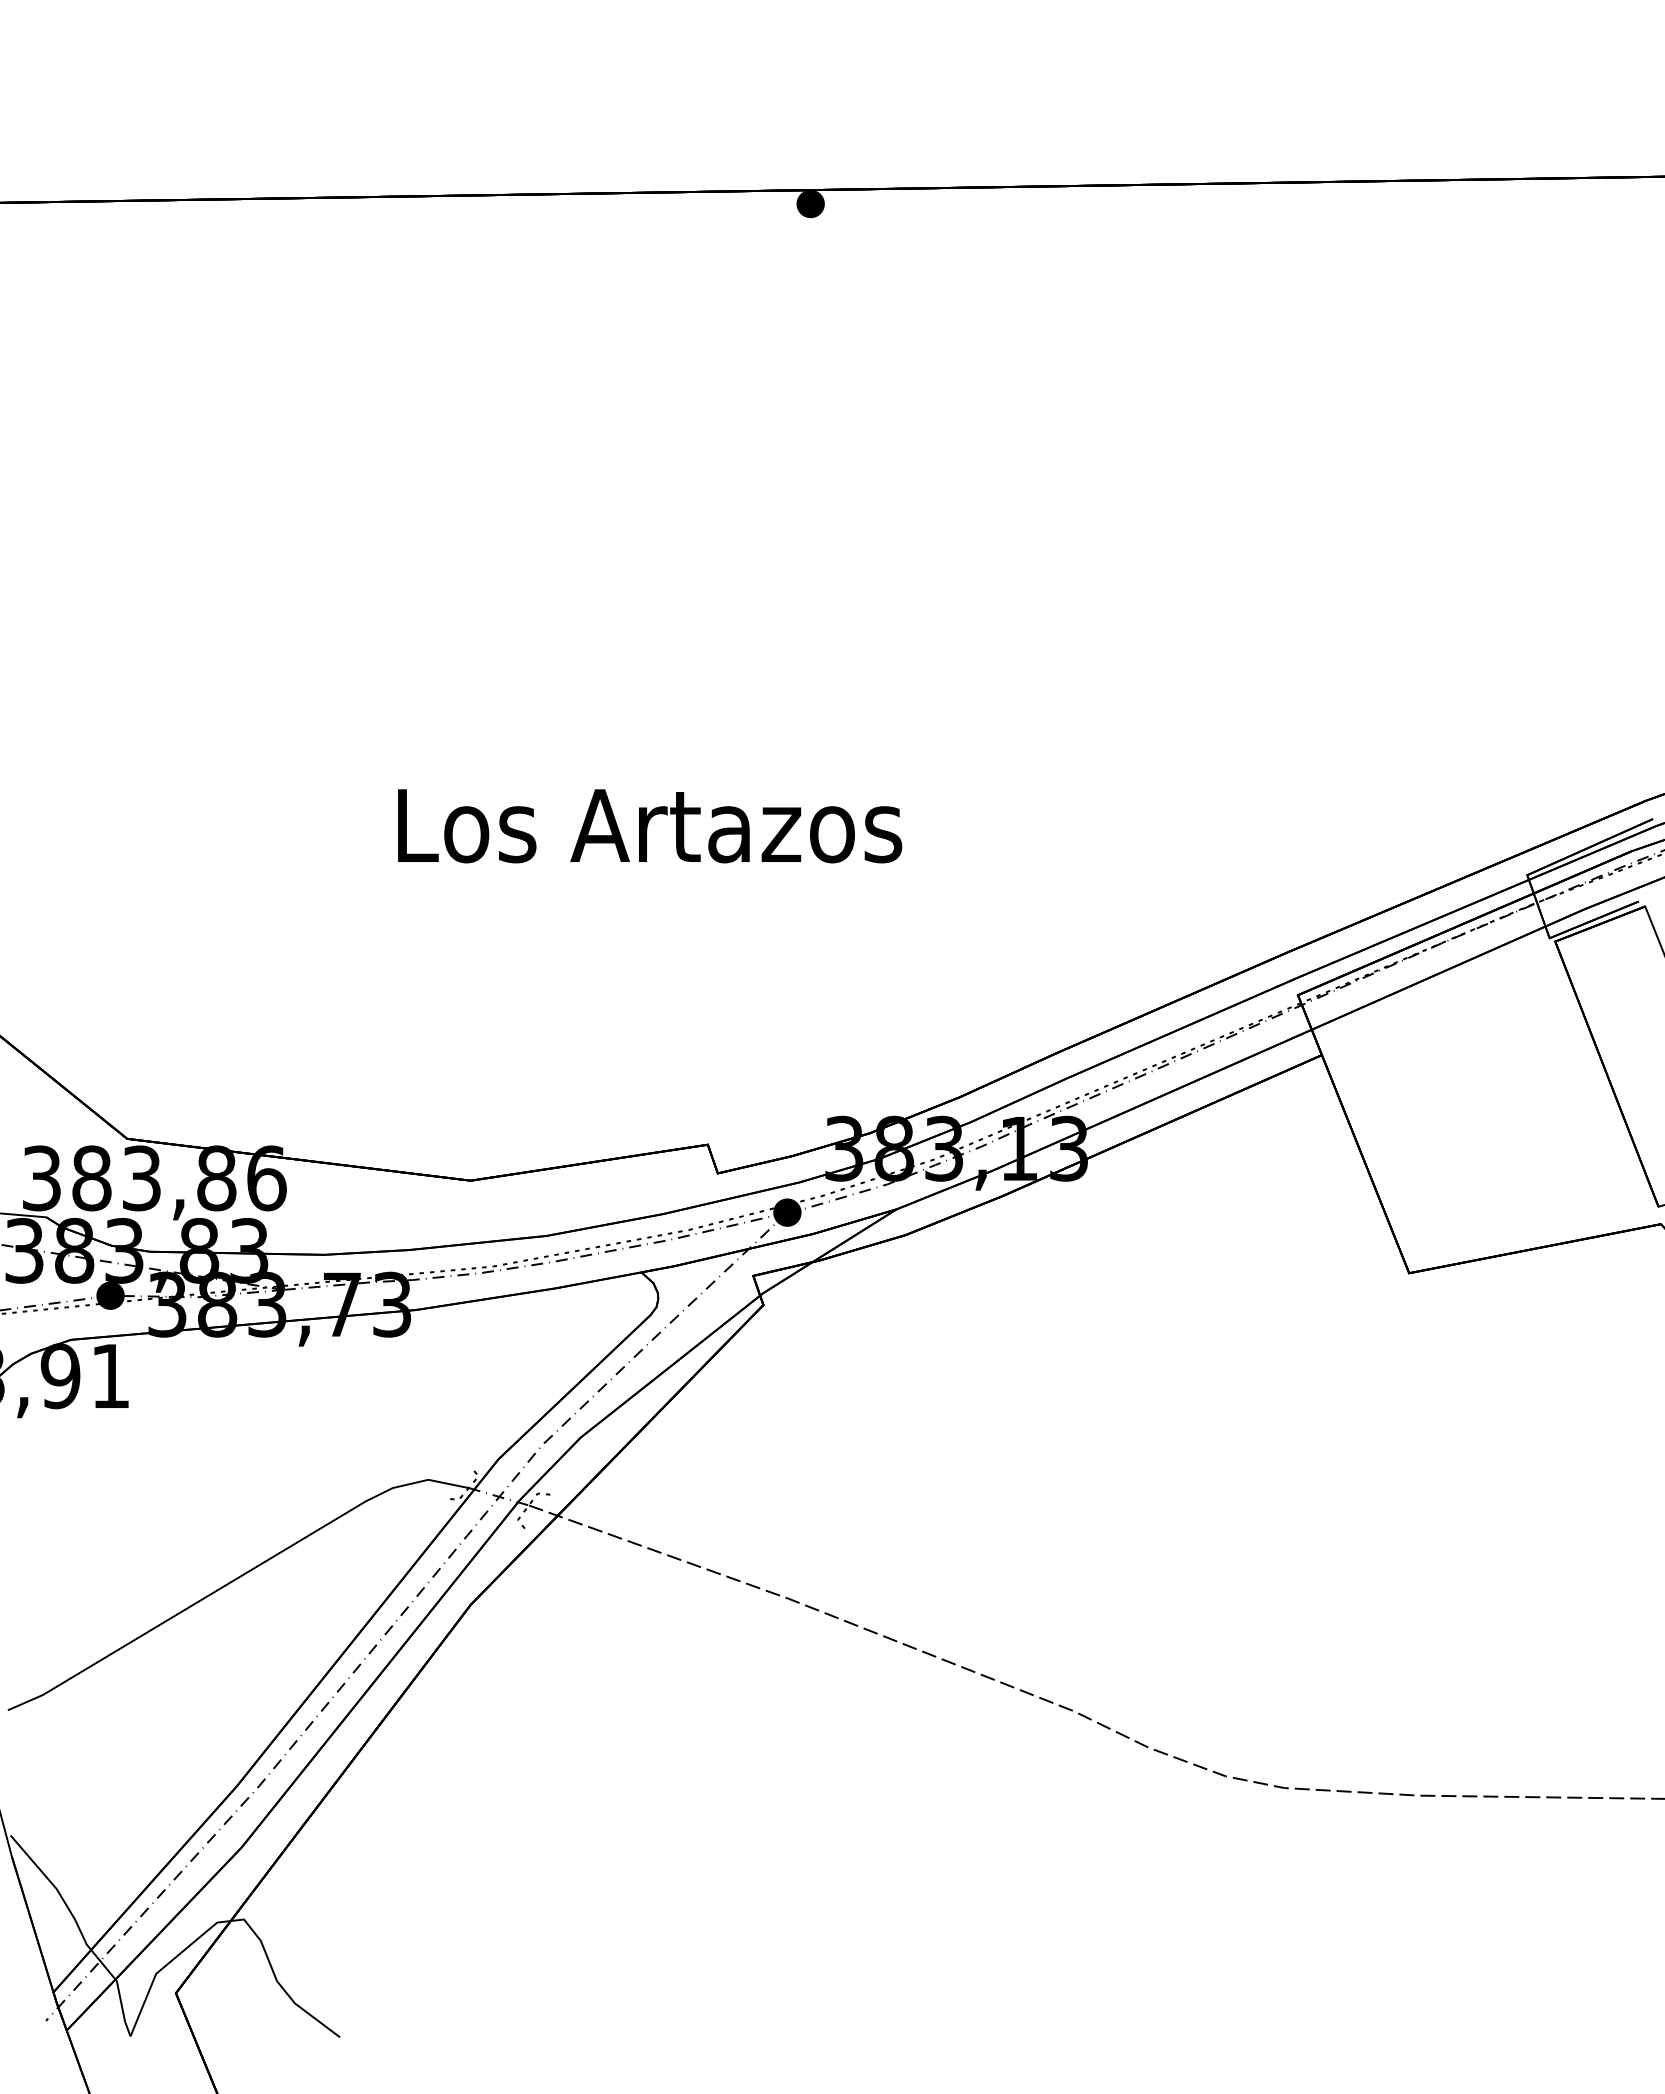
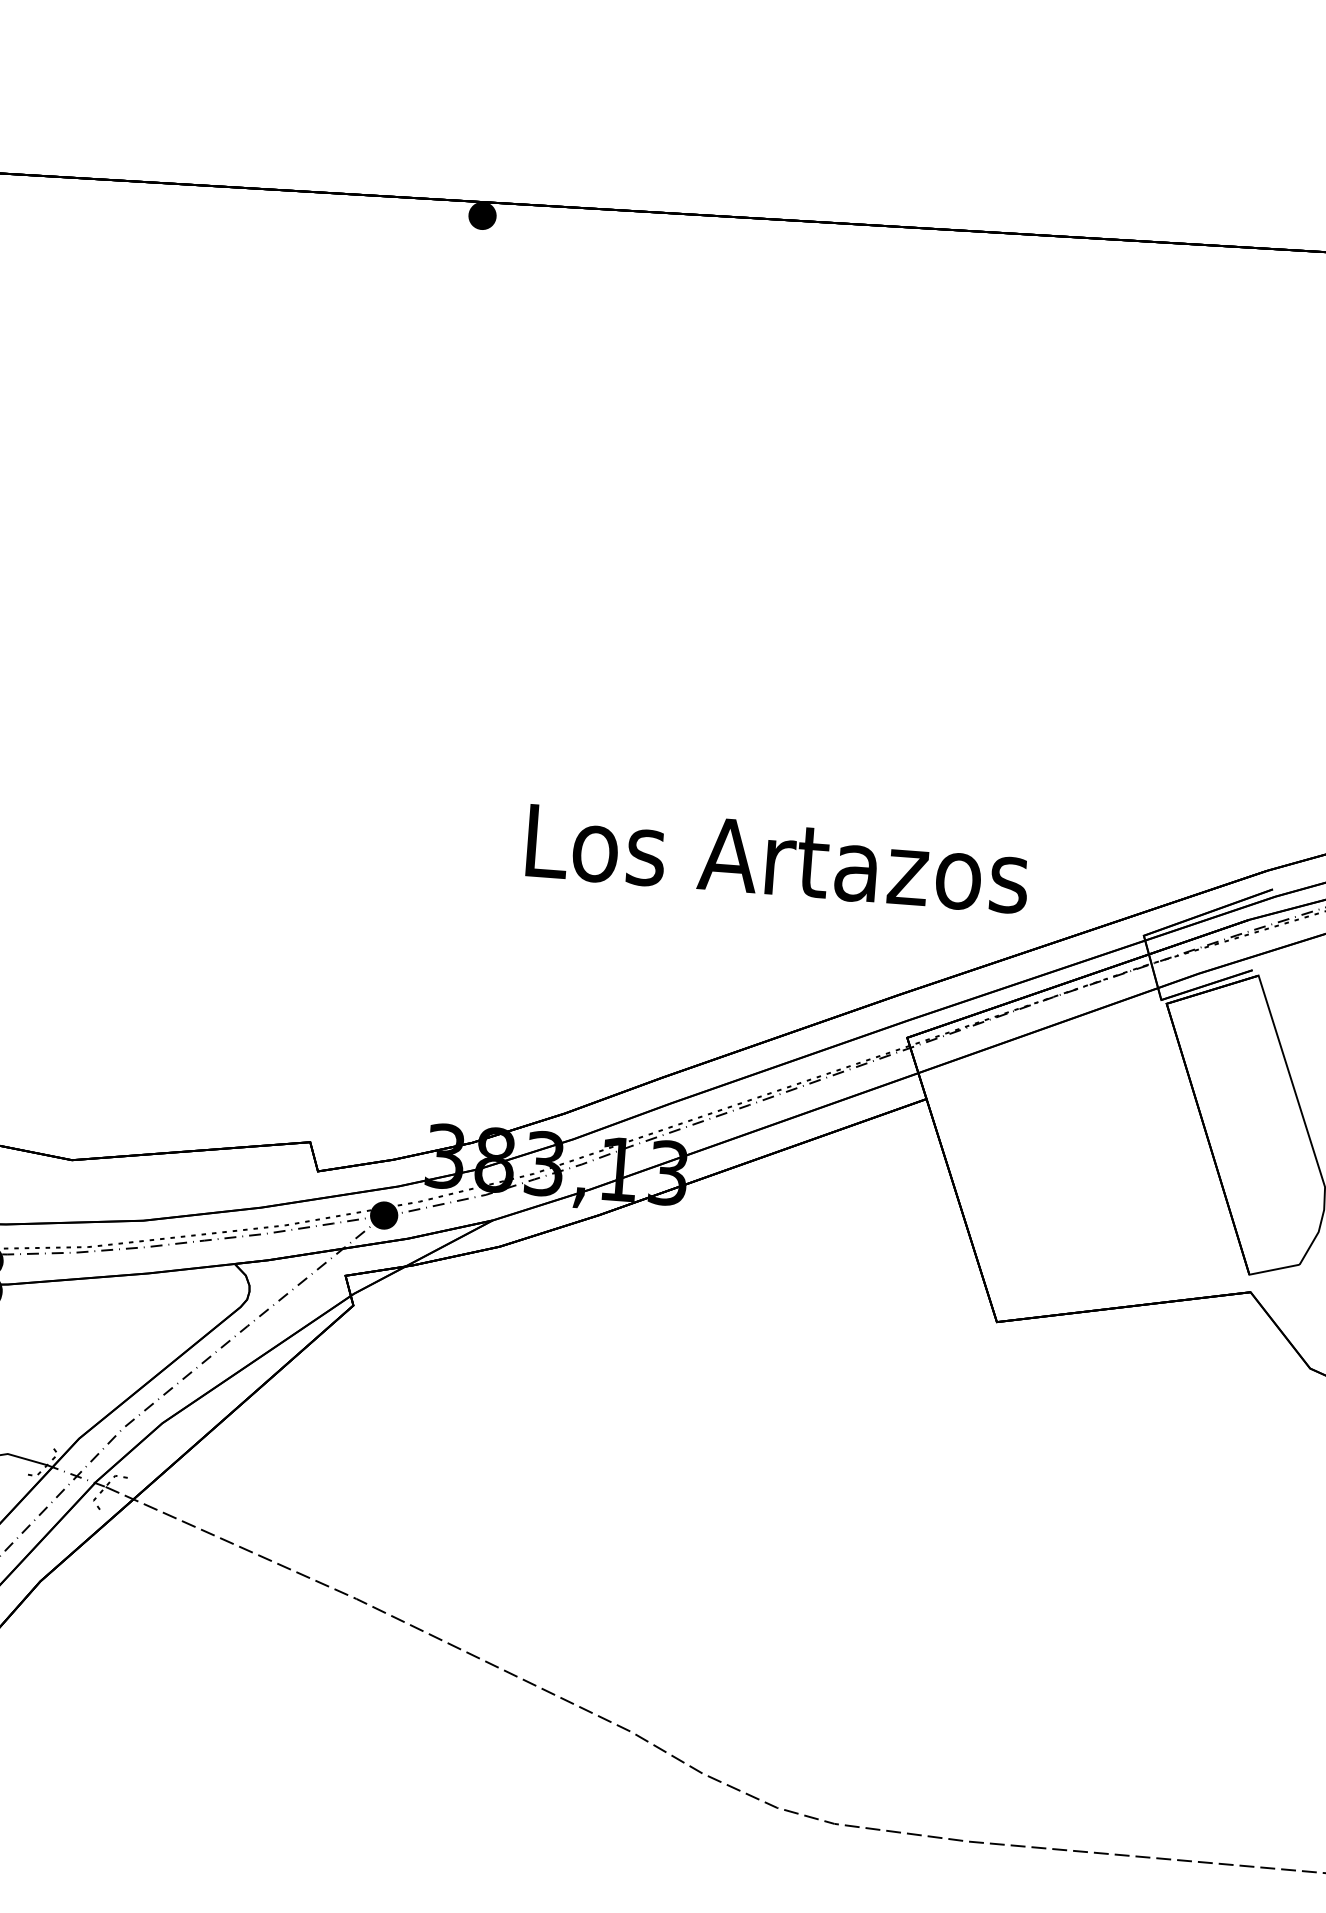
text: (650, 826) -> (778, 859), moved

